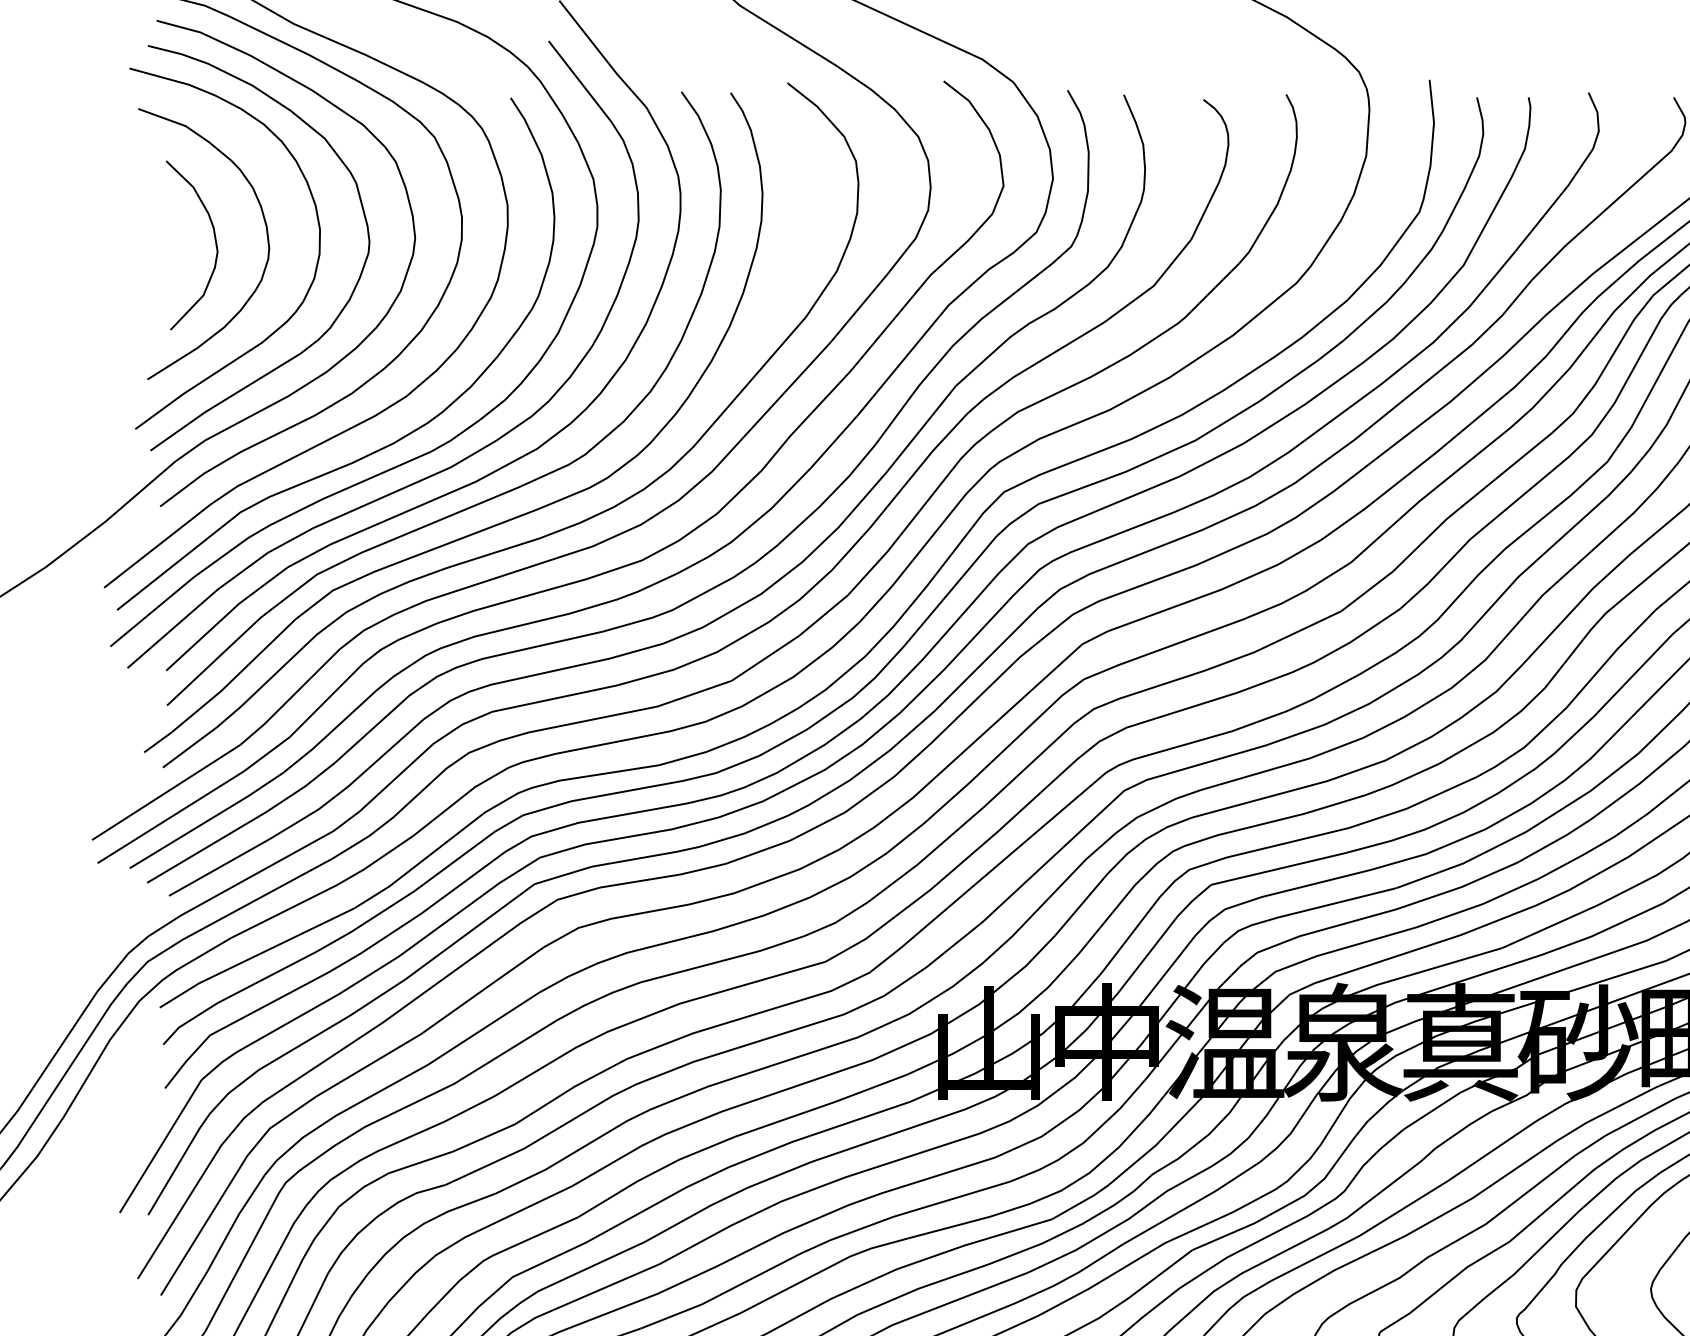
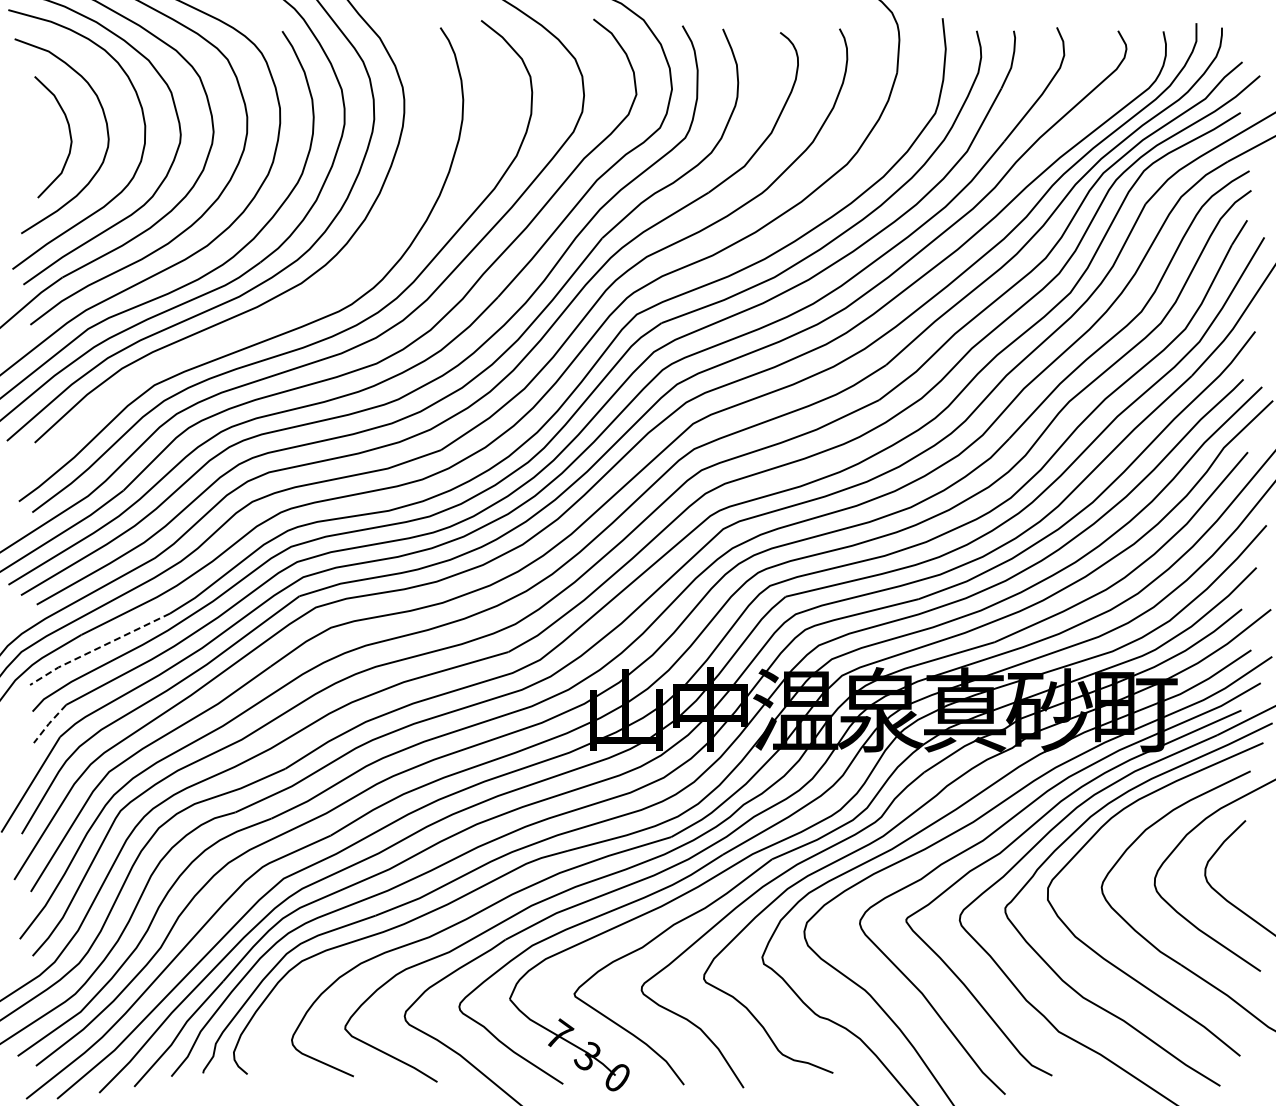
curve: (485, 499) -> (264, 319), removed
line: (253, 956) -> (97, 648), solid -> dashed
line: (185, 1061) -> (48, 723), solid -> dashed

